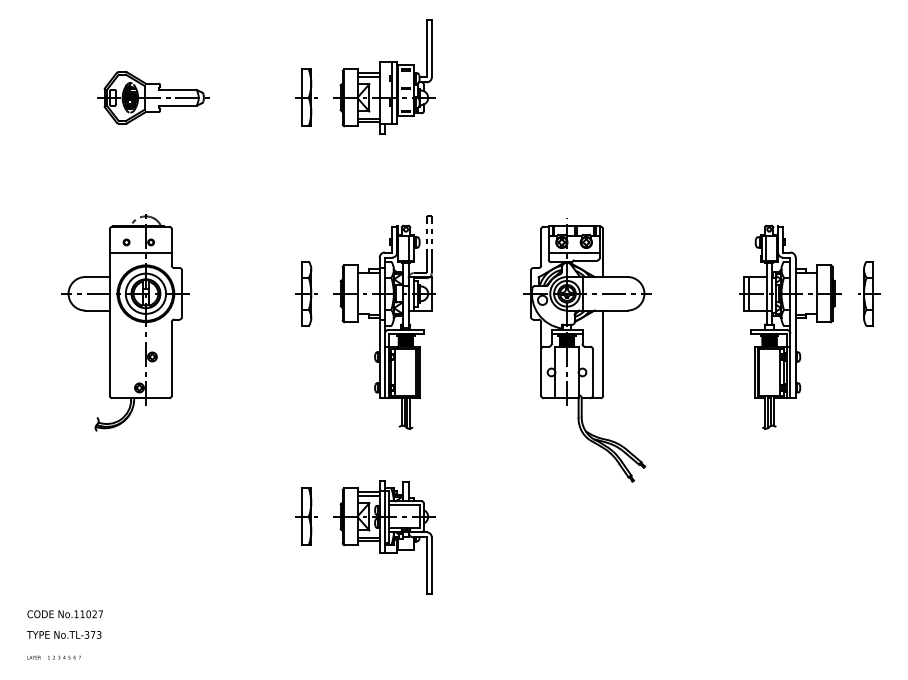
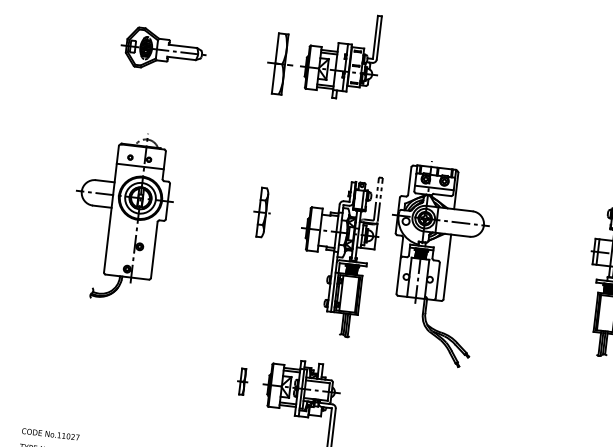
part: (306, 97) -> (279, 63), size x1.4
part: (384, 322) -> (337, 254), moved
part: (587, 350) -> (435, 263), moved
part: (306, 516) -> (242, 381), size x0.6

